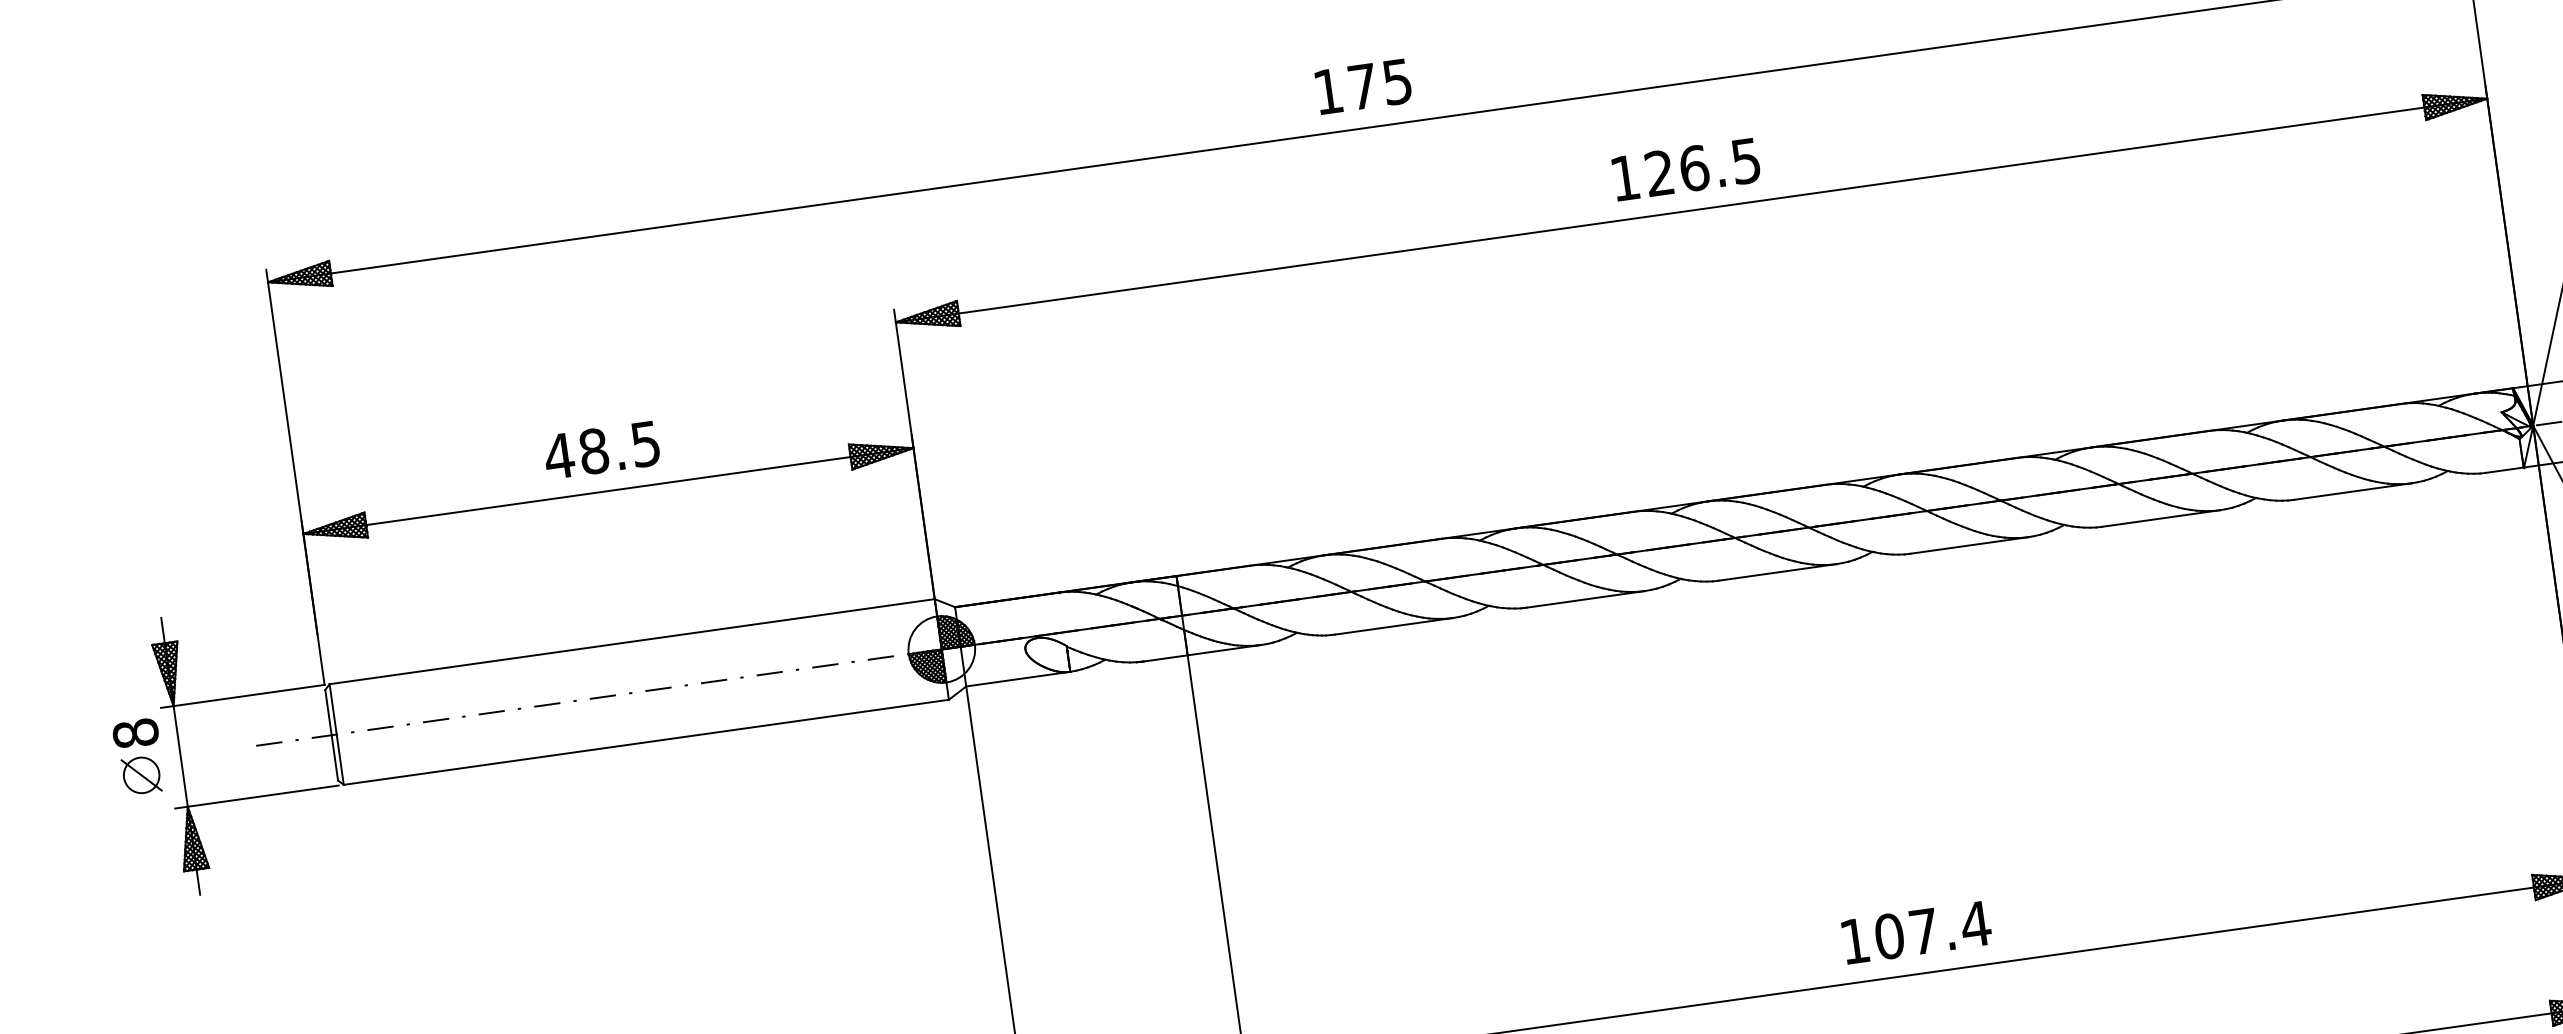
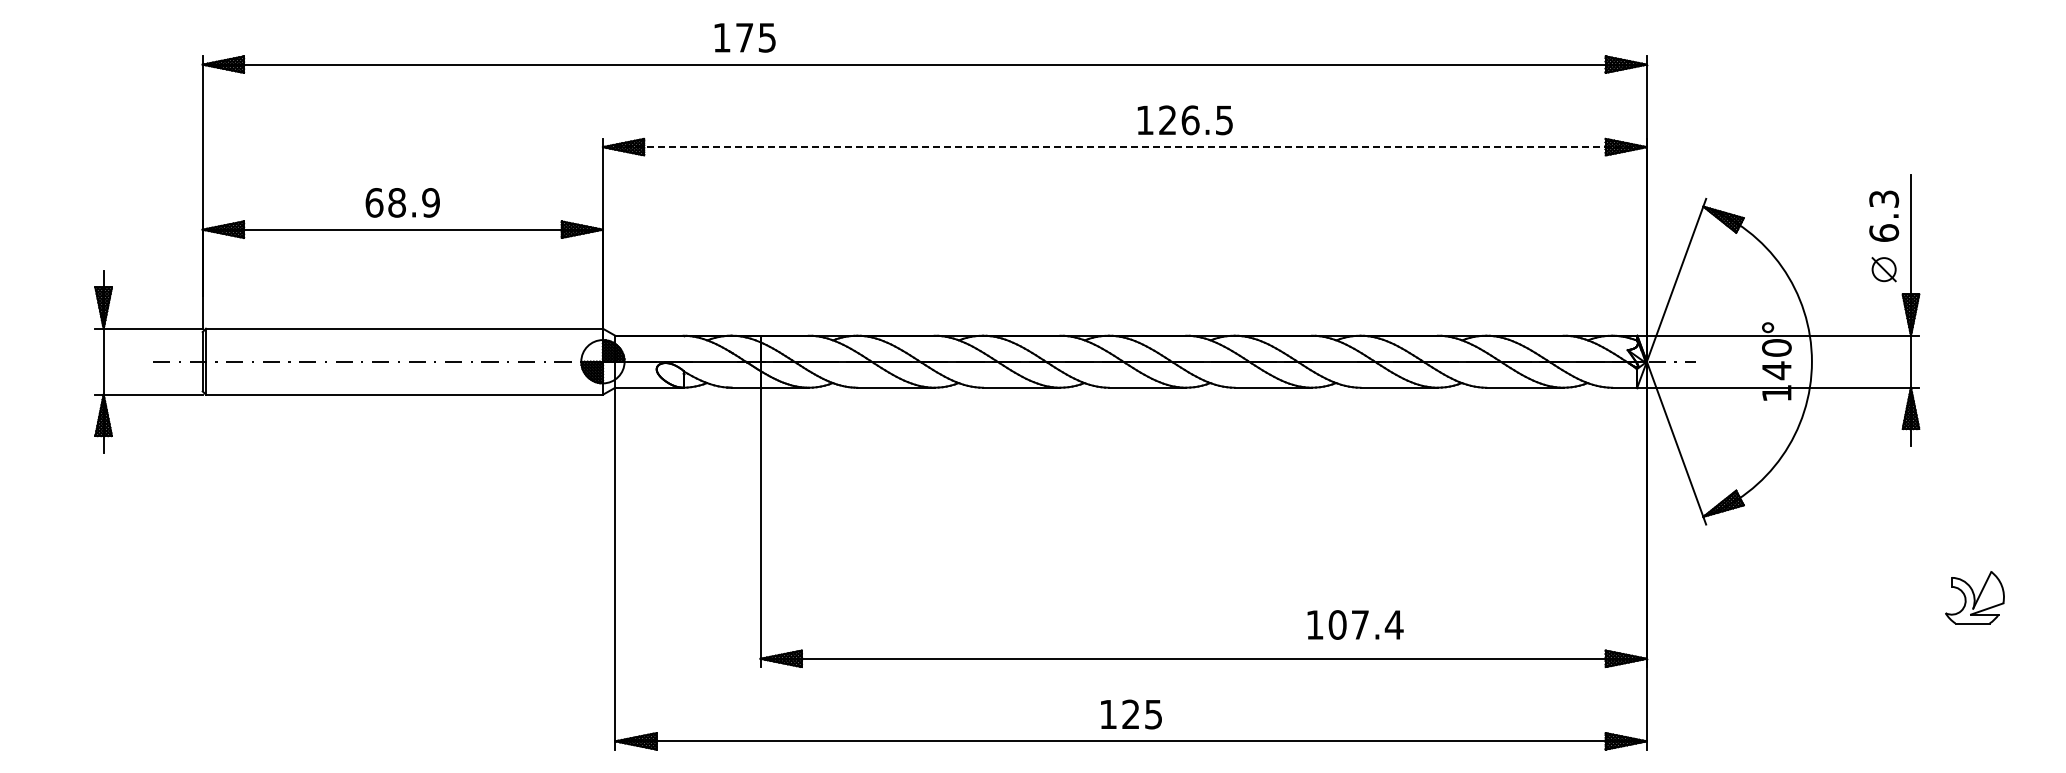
text: (1362, 86) -> (744, 37), moved
text: (1685, 169) -> (1184, 120), moved
line: (1690, 211) -> (1124, 147), solid -> dashed
text: (602, 449) -> (402, 202), 48.5 -> 68.9
part: (138, 757) -> (76, 358), removed
text: (1916, 931) -> (1355, 624), moved

